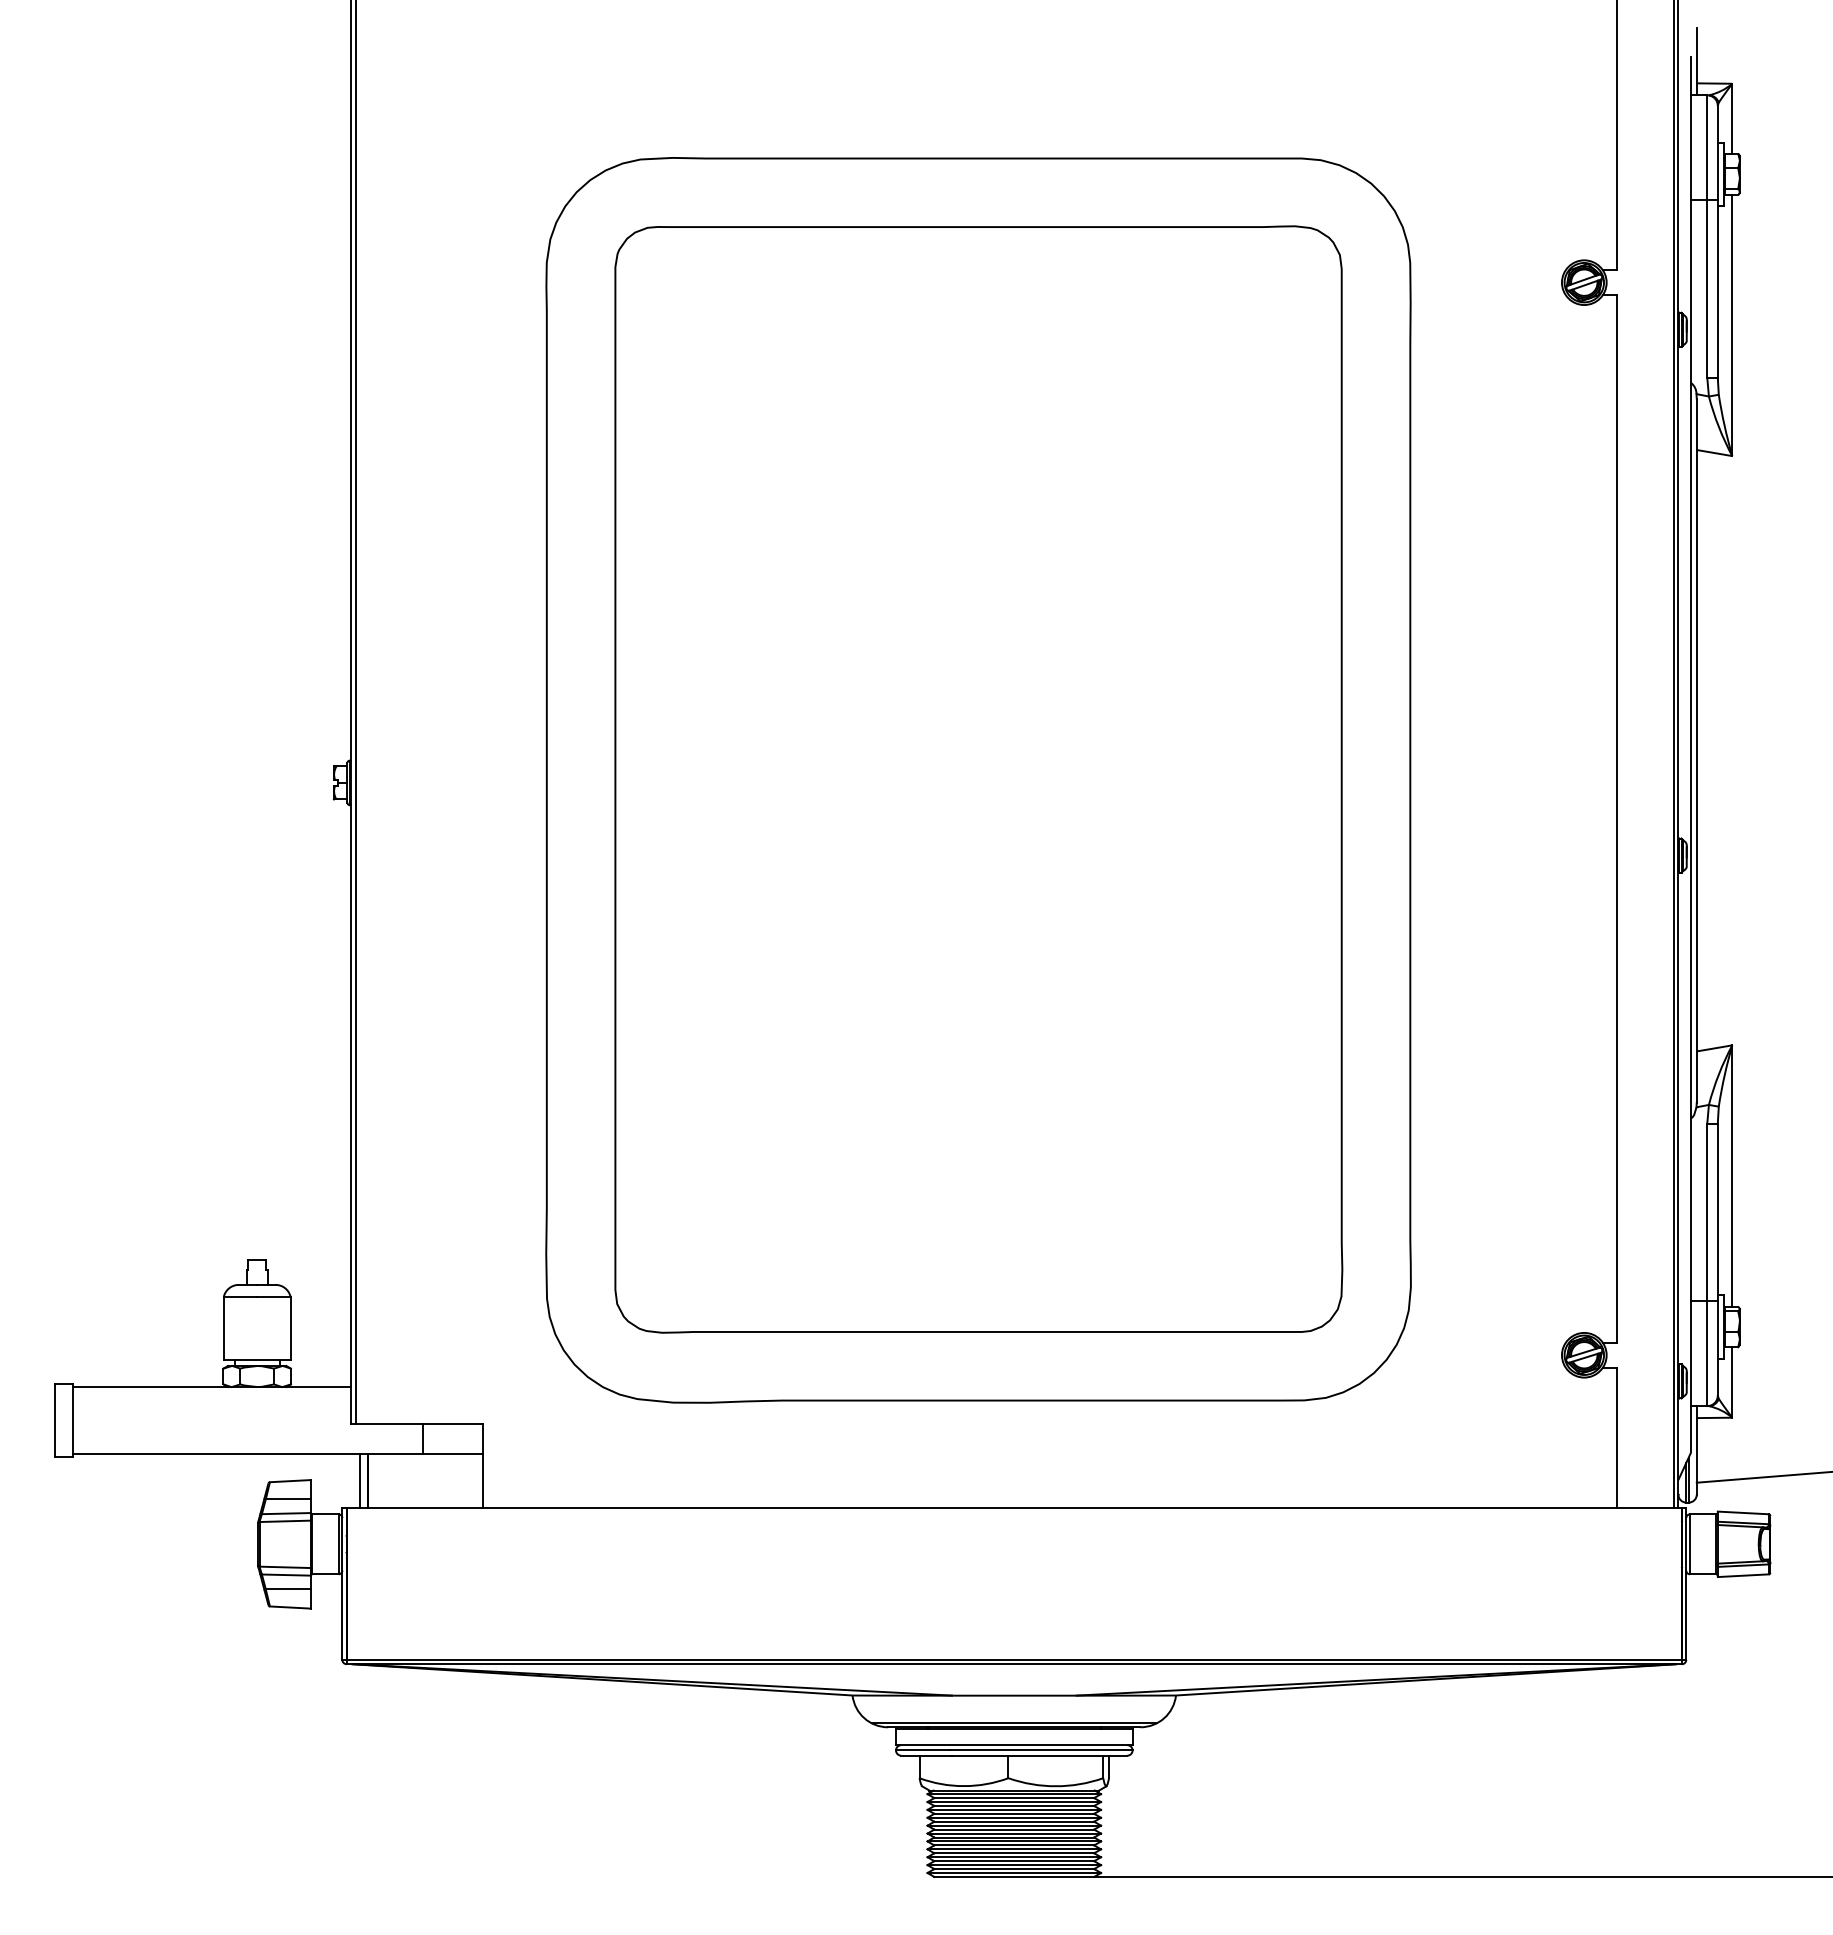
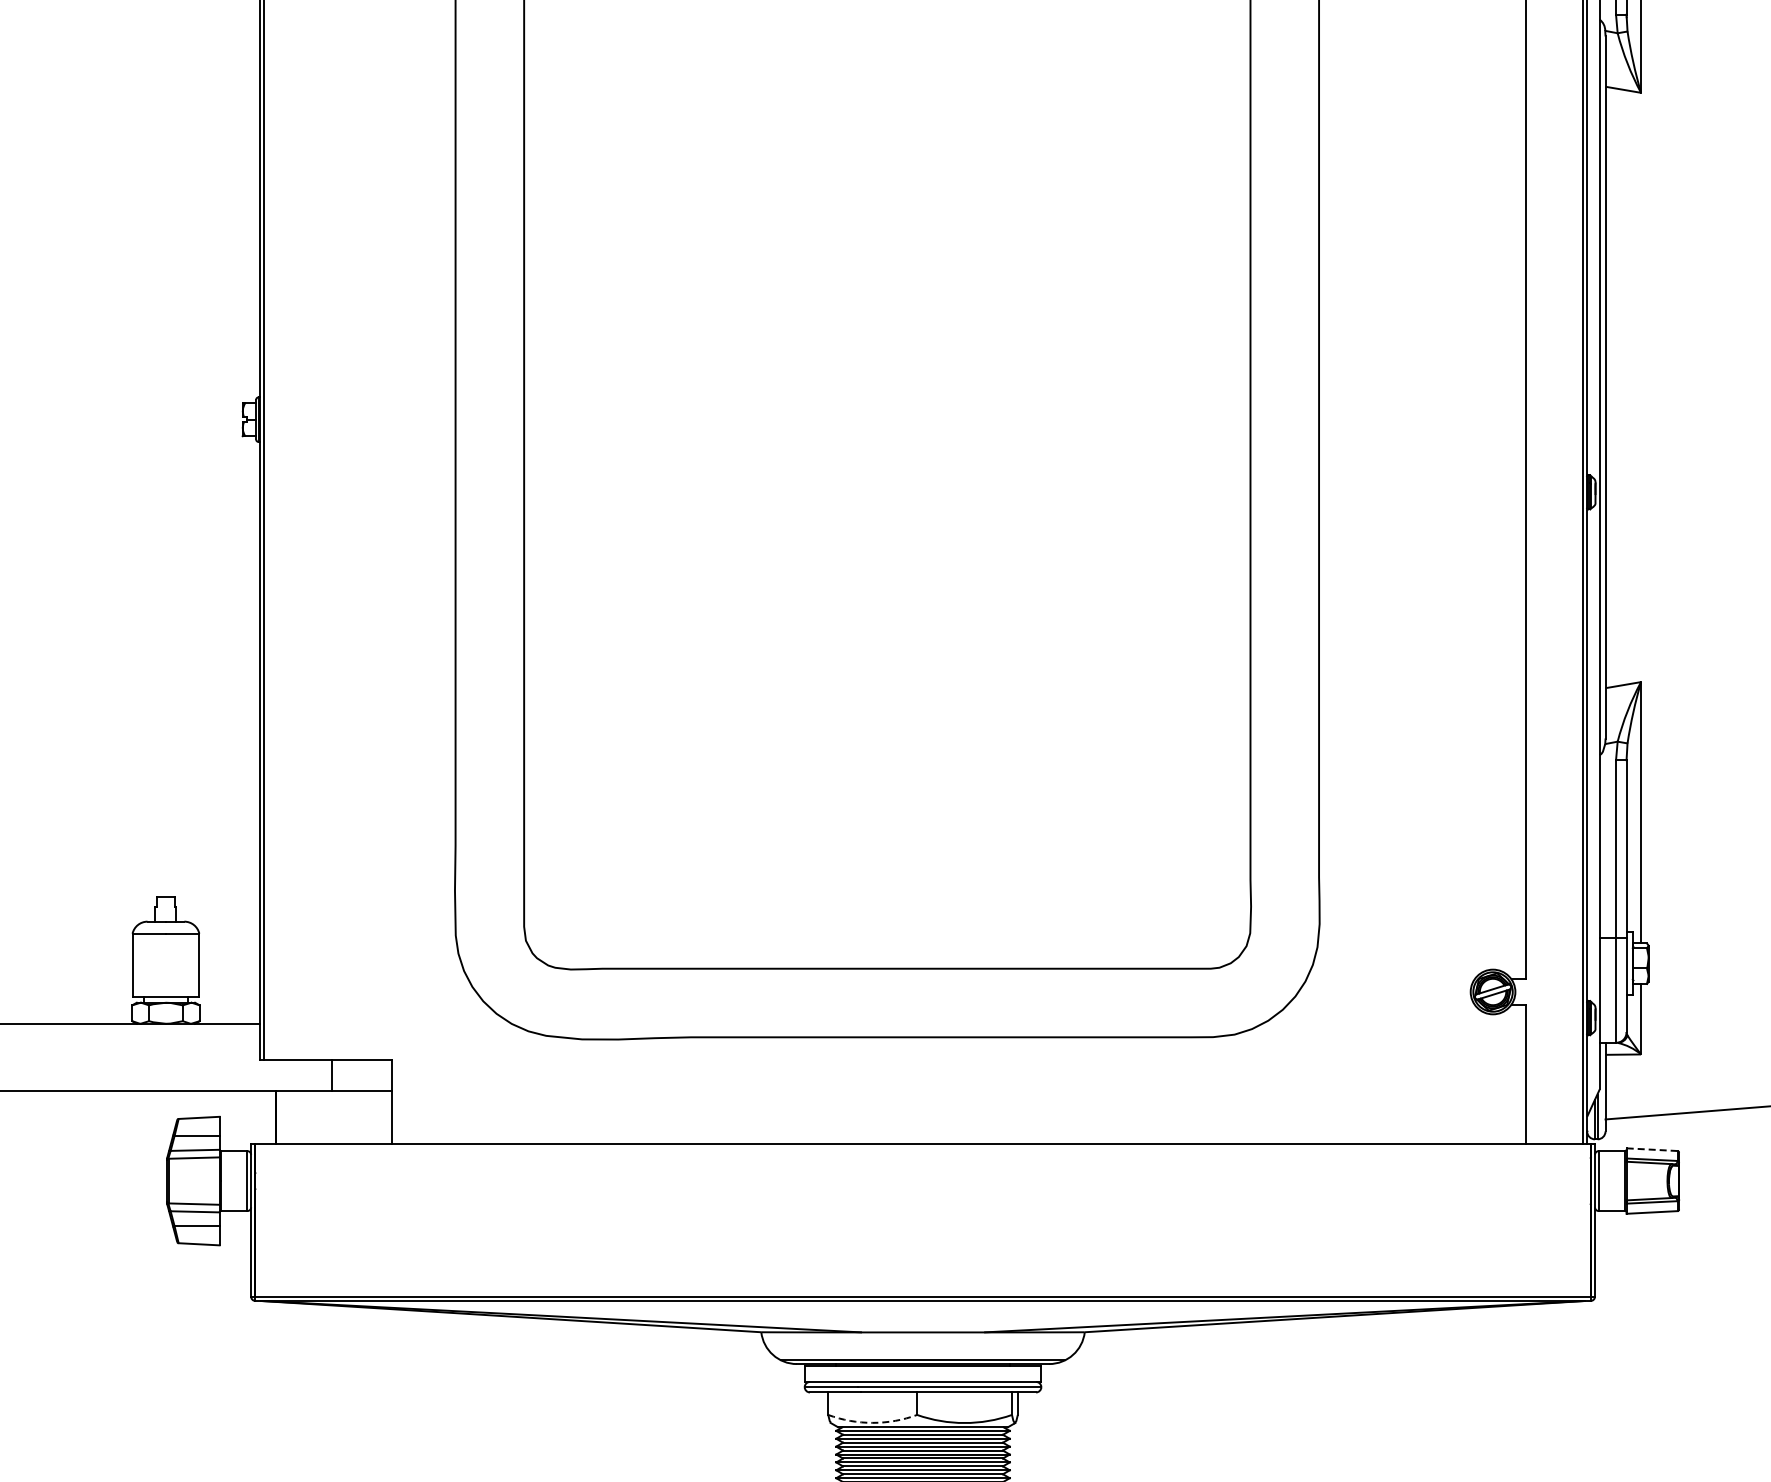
line: (359, 1480) -> (268, 1117), removed
line: (1743, 1512) -> (1652, 1149), solid -> dashed
arc: (963, 1786) -> (872, 1423), solid -> dashed

